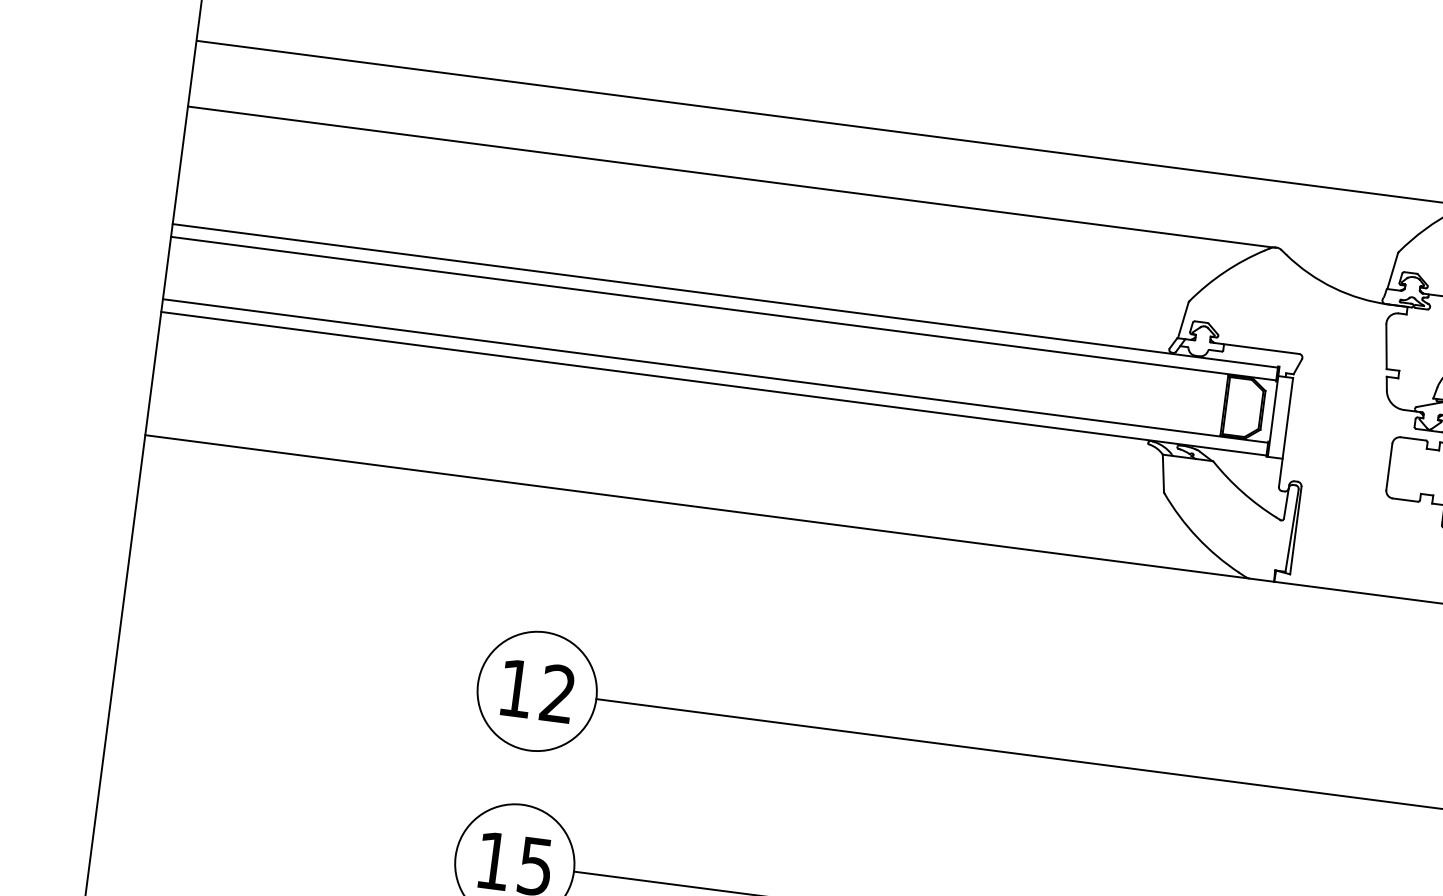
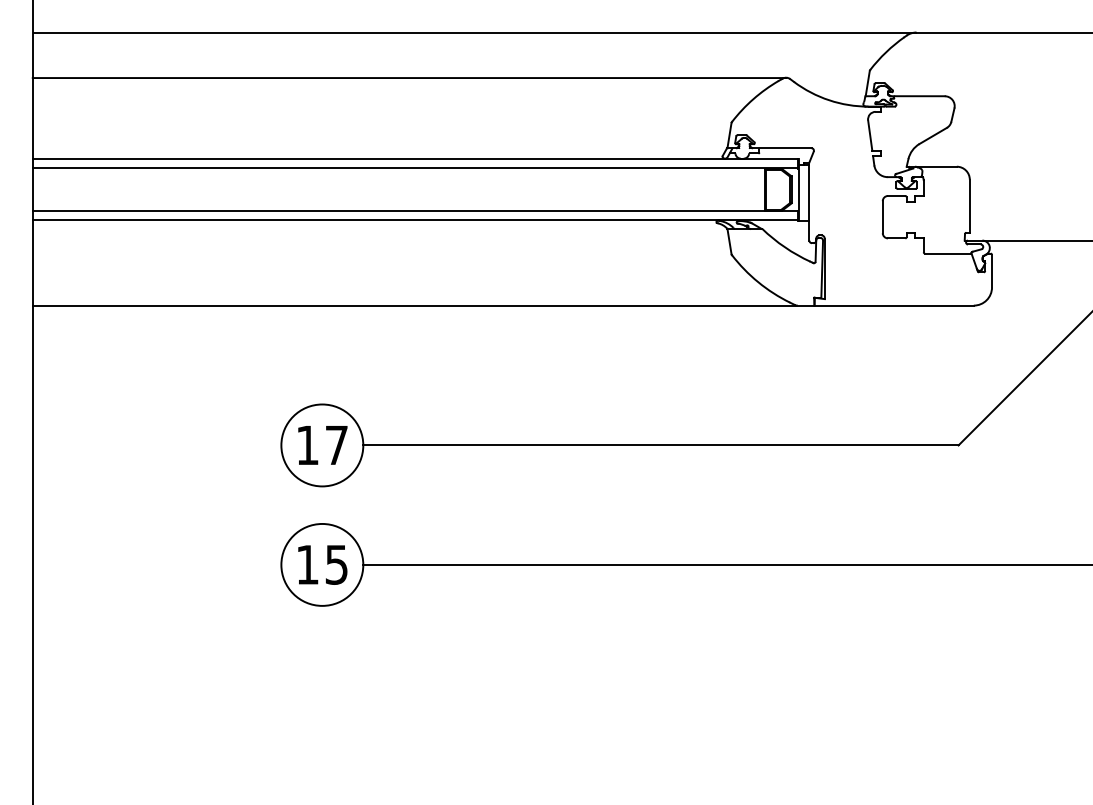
text: (557, 692) -> (336, 444), 12 -> 17

